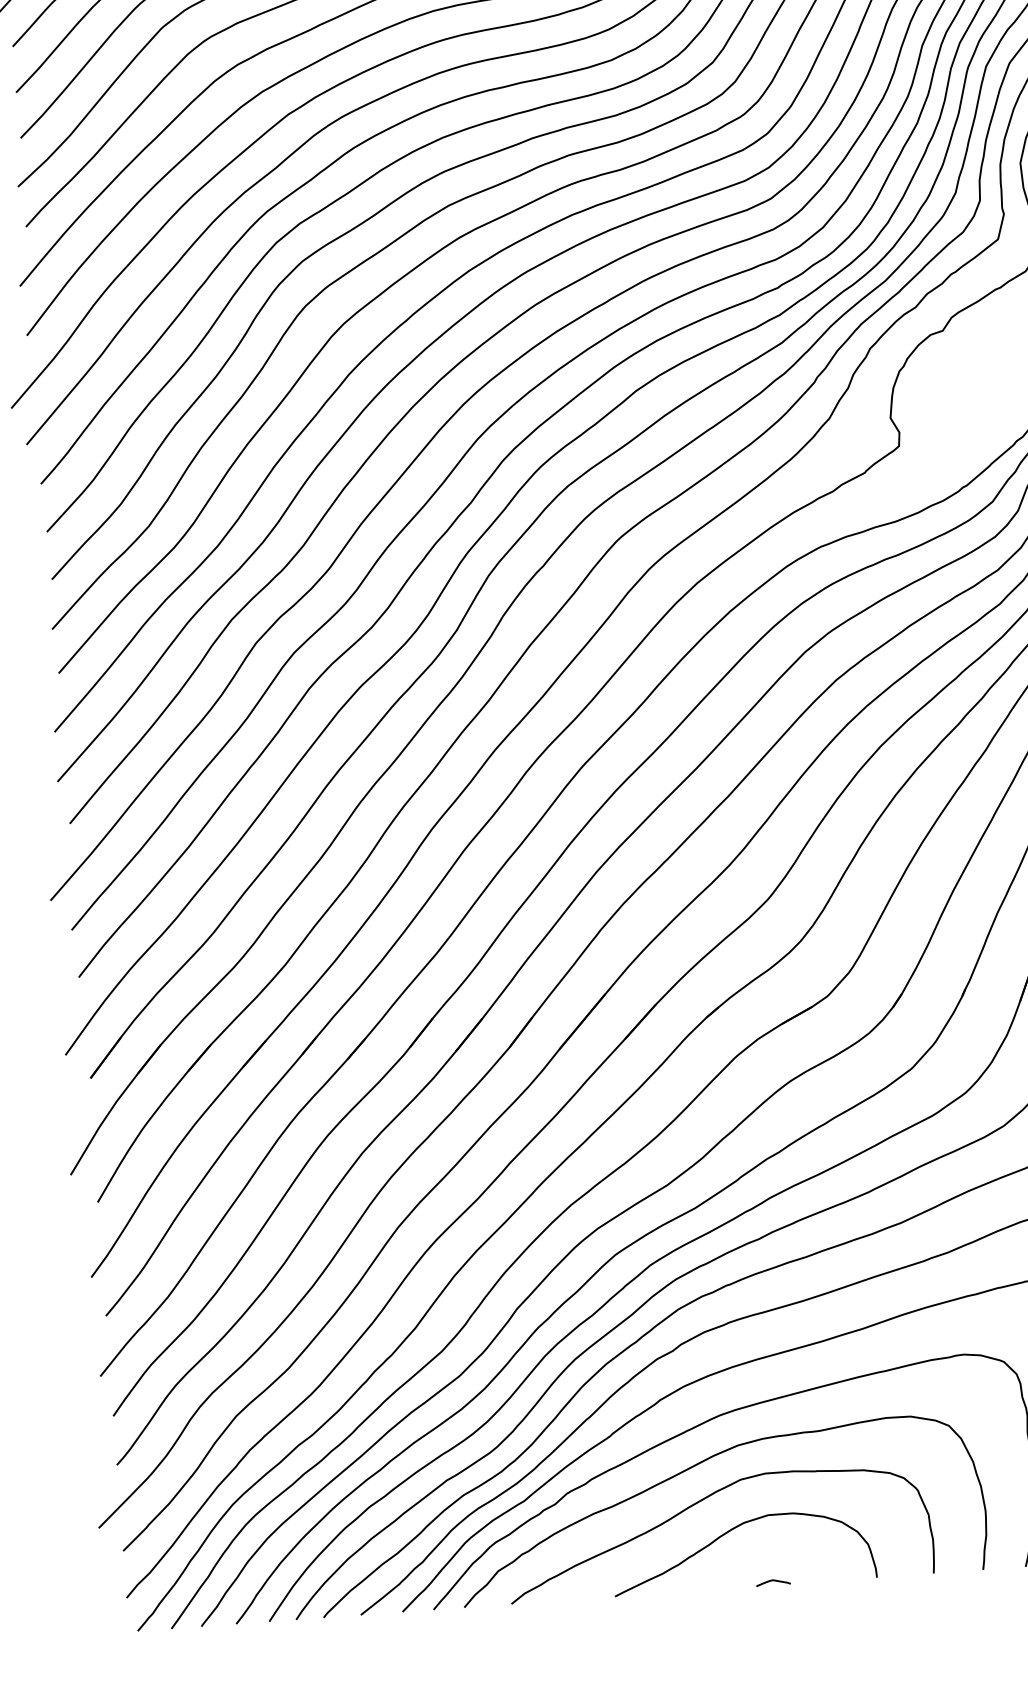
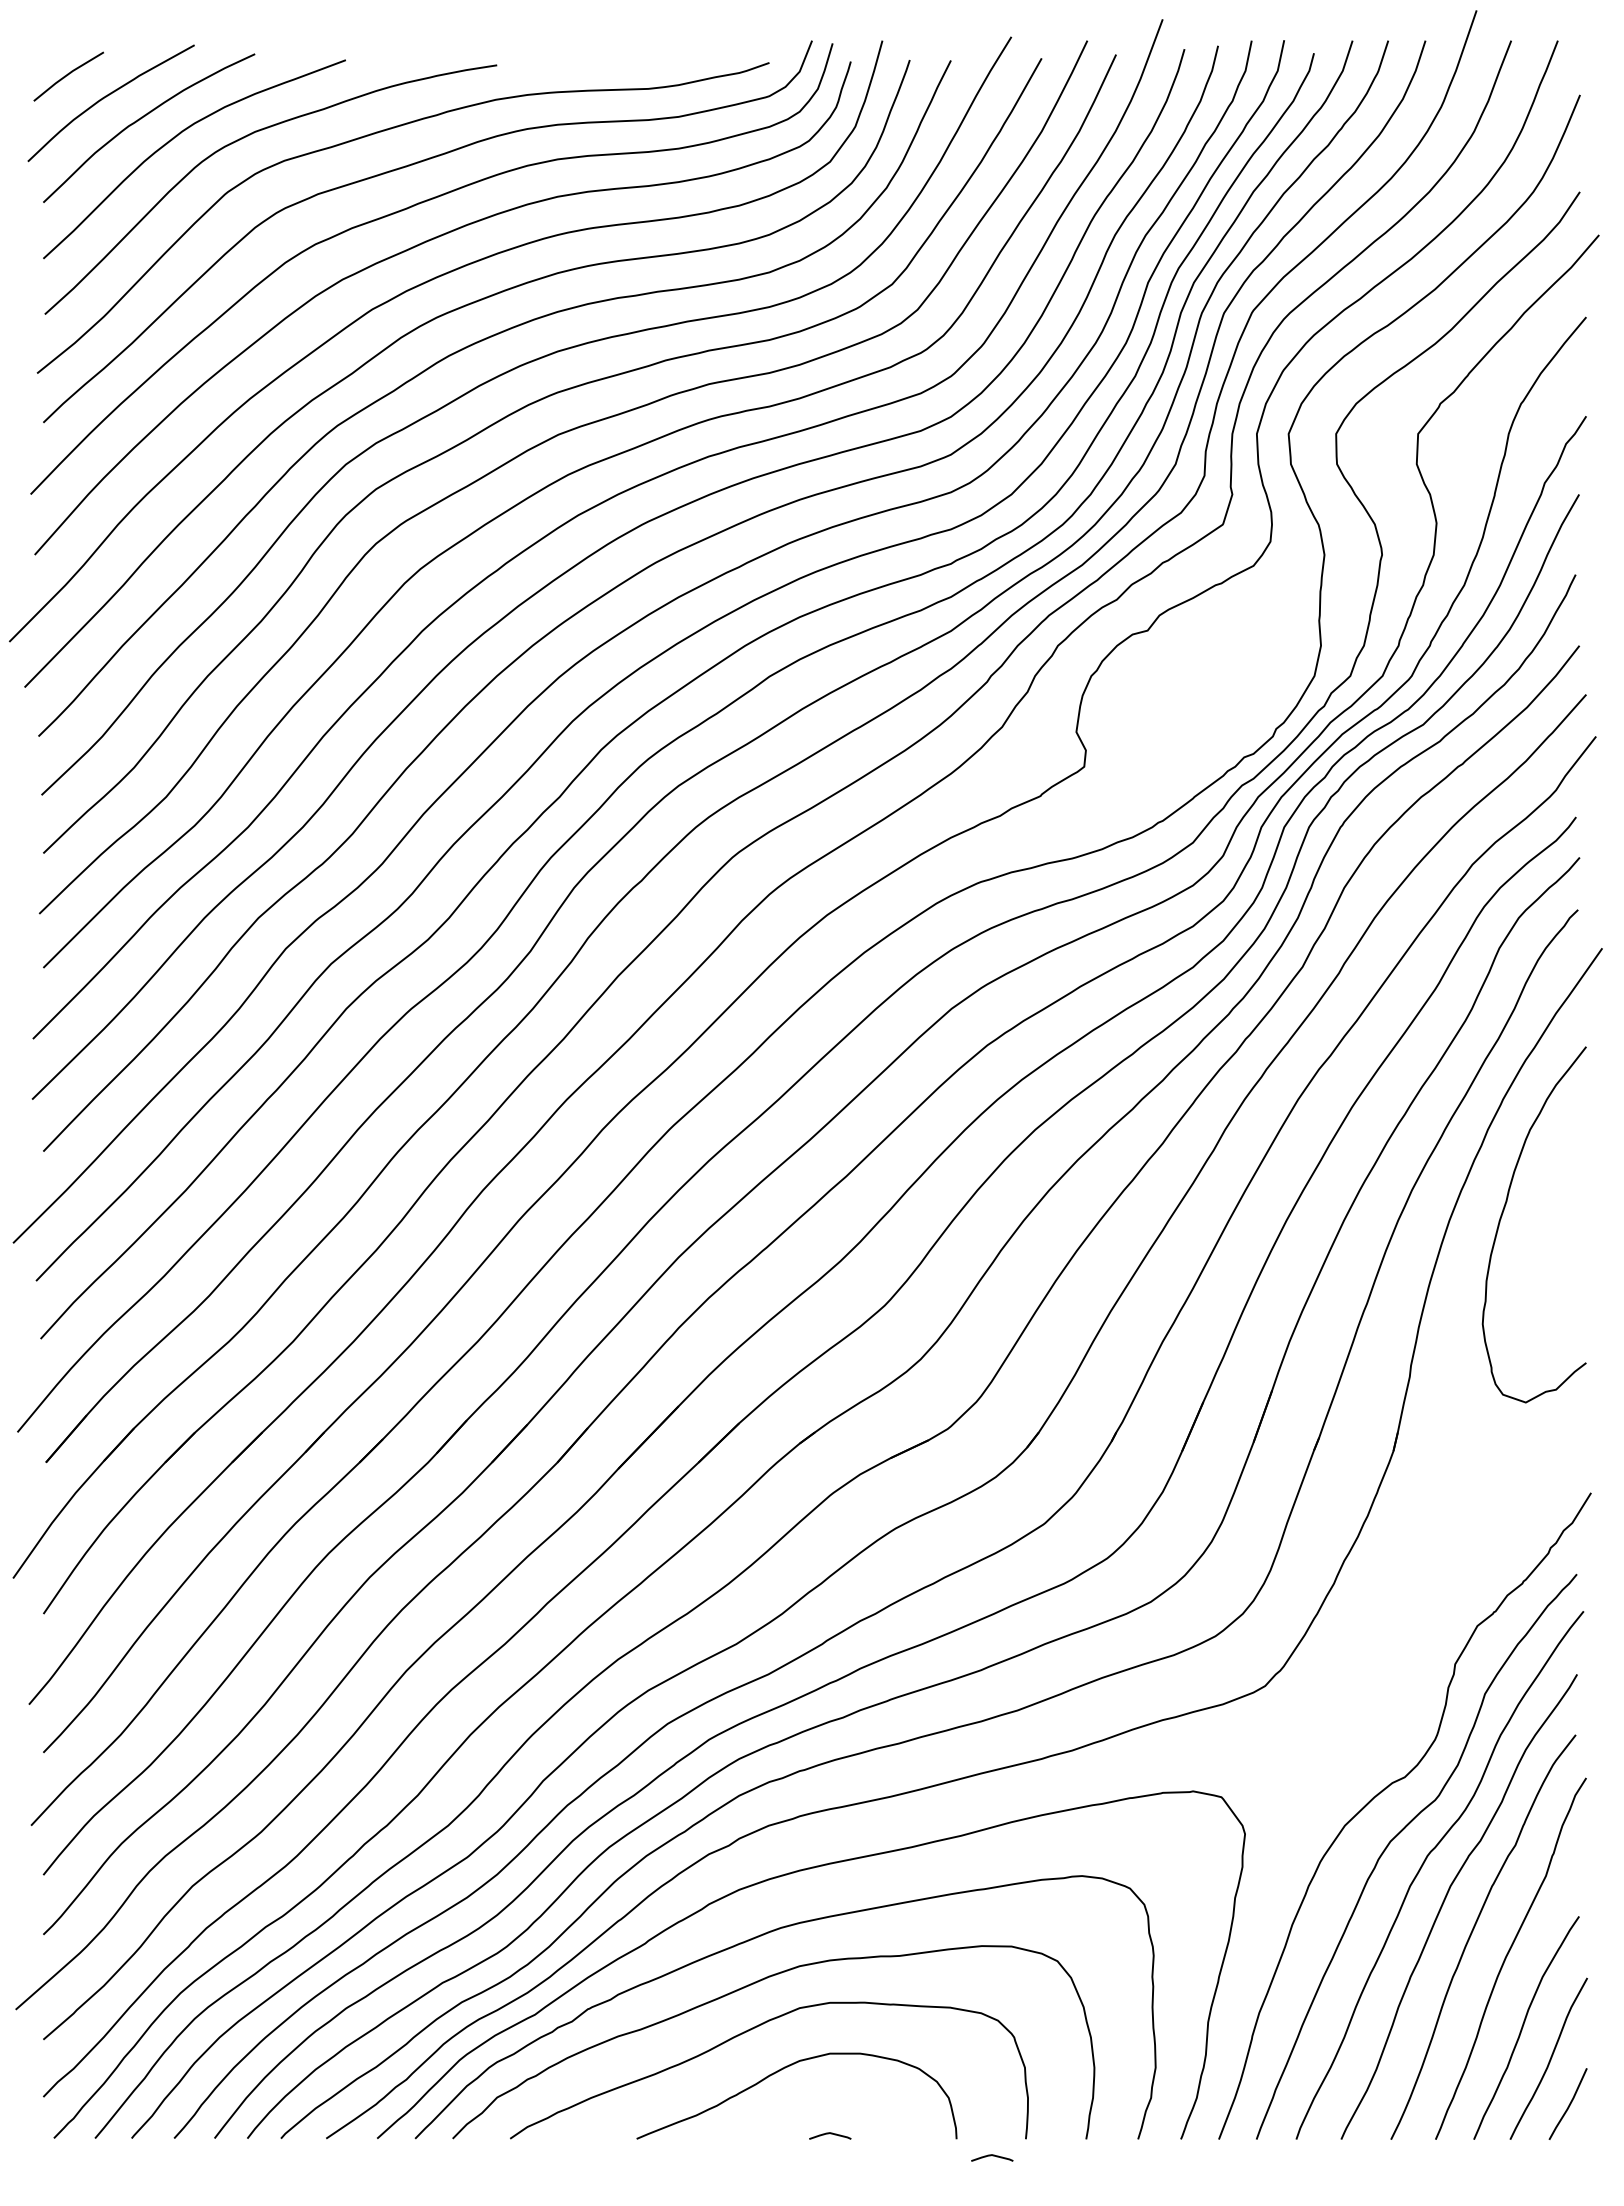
curve: (907, 1589) -> (992, 2156), added

